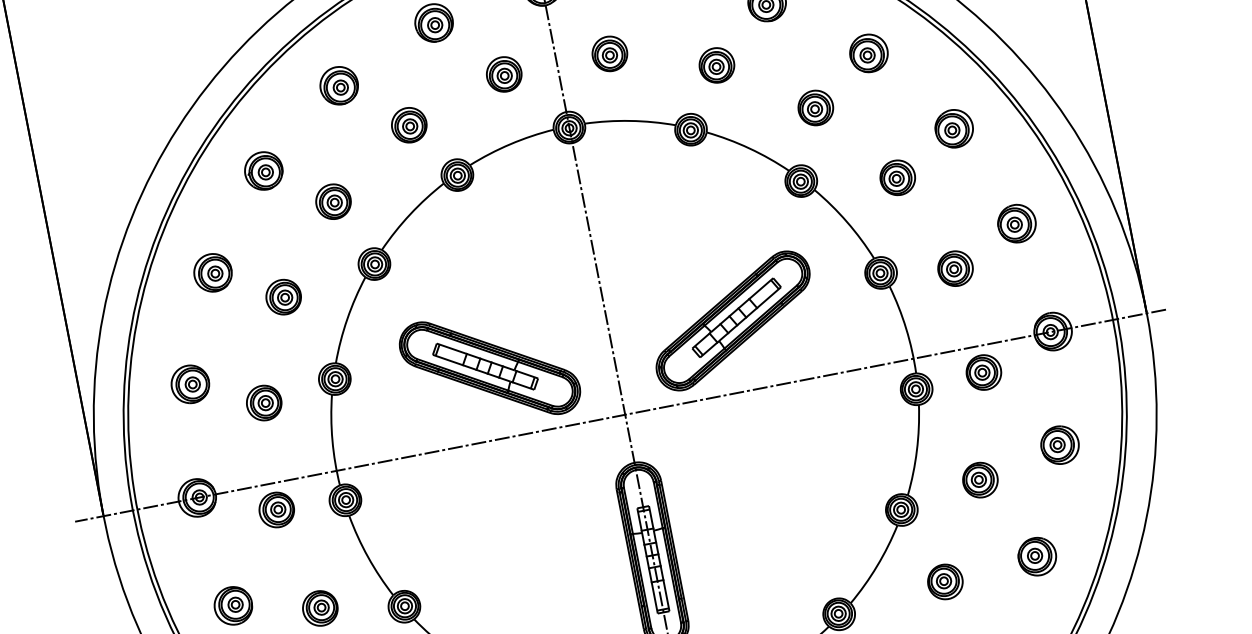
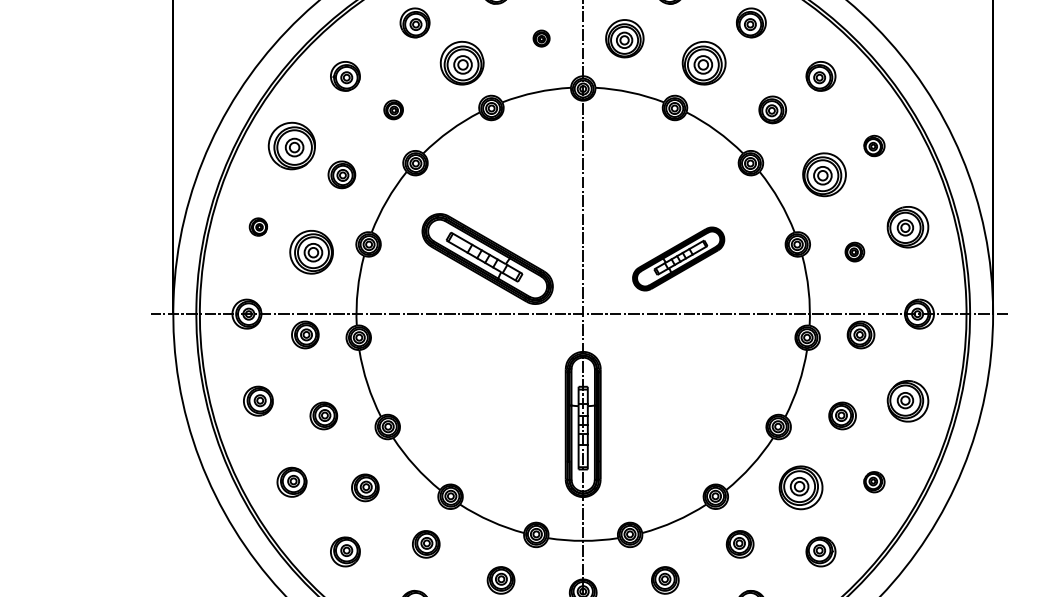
part: (609, 53) -> (624, 38), size x1.4
part: (716, 64) -> (703, 62), size x1.6
part: (503, 74) -> (541, 38), size x0.6
part: (409, 124) -> (462, 62), size x1.6
part: (954, 128) -> (874, 145), size x0.7
part: (897, 177) -> (824, 174), size x1.6
part: (333, 201) -> (393, 109), size x0.7
part: (1016, 222) -> (907, 226), size x1.4
part: (954, 267) -> (854, 251), size x0.7
part: (212, 272) -> (291, 145), size x1.6
part: (732, 320) -> (678, 258), size x0.7
part: (190, 383) -> (258, 226), size x0.6
part: (263, 402) -> (311, 251), size x1.6
part: (1059, 444) -> (907, 400), size x1.4
part: (1037, 555) -> (874, 481), size x0.7
part: (944, 581) -> (800, 487), size x1.6

